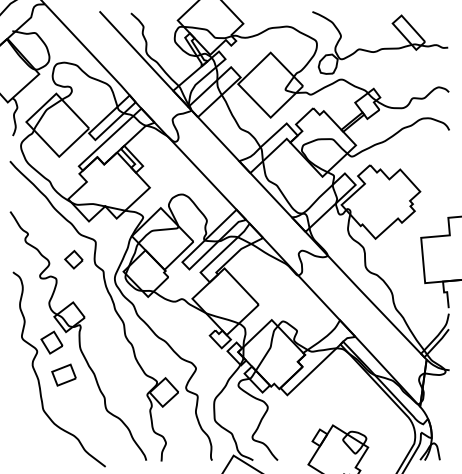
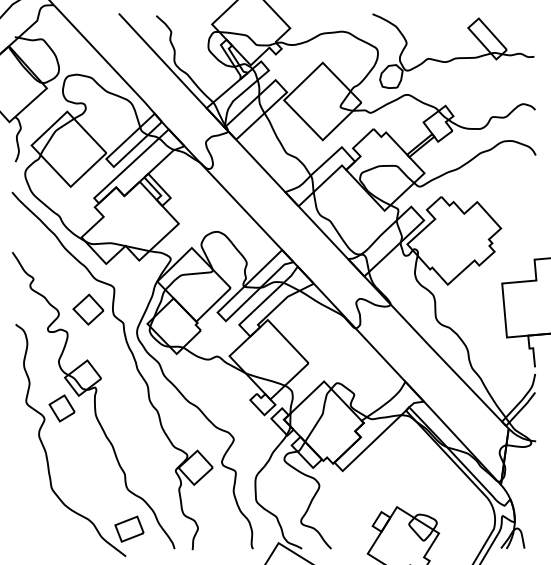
part: (73, 259) -> (87, 309), size x1.43
part: (64, 374) -> (129, 528), moved

